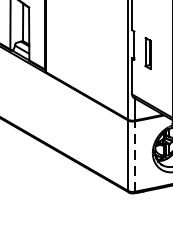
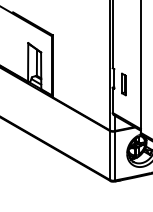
line: (134, 155) -> (114, 155), dashed -> solid

